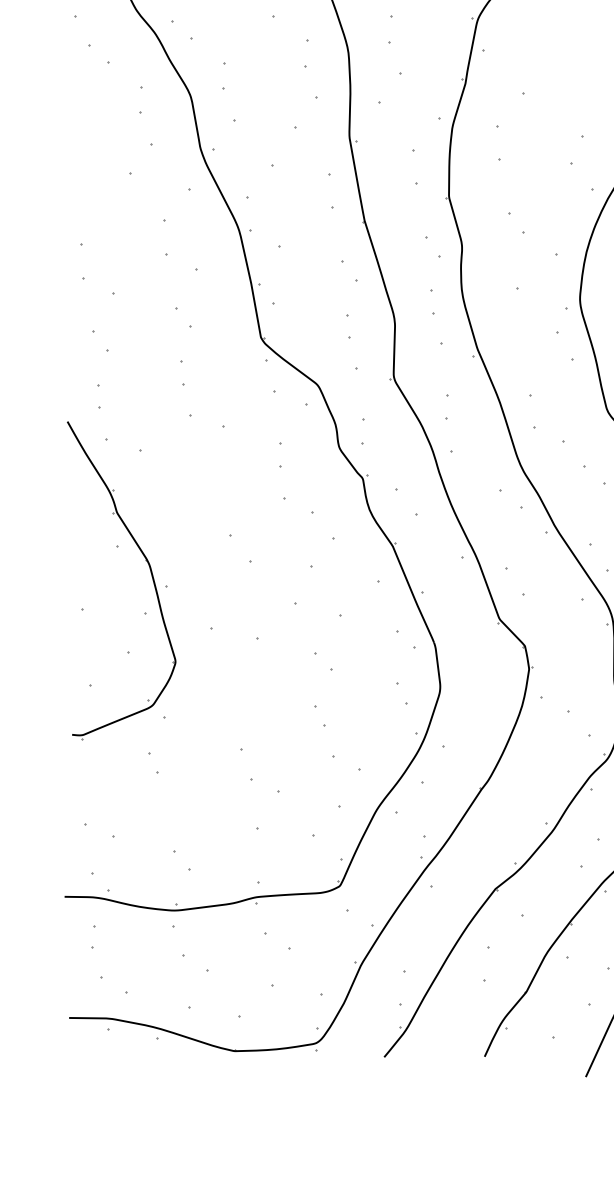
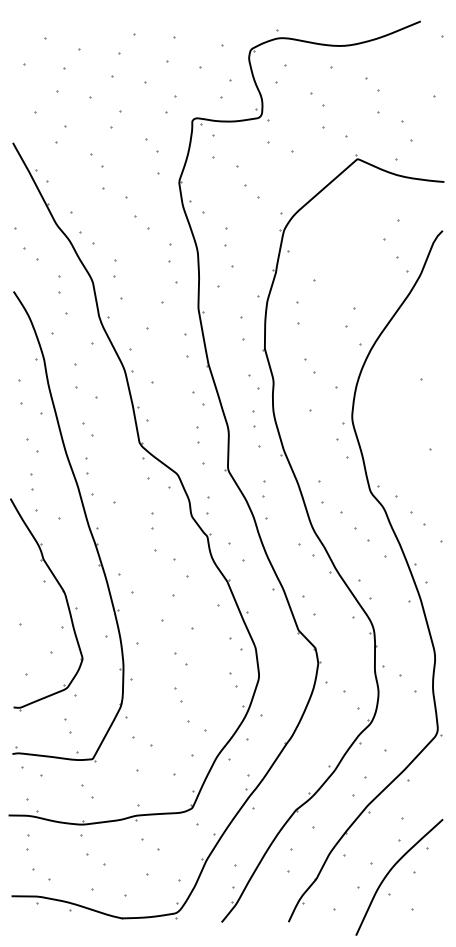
part: (181, 457) -> (86, 522), added

